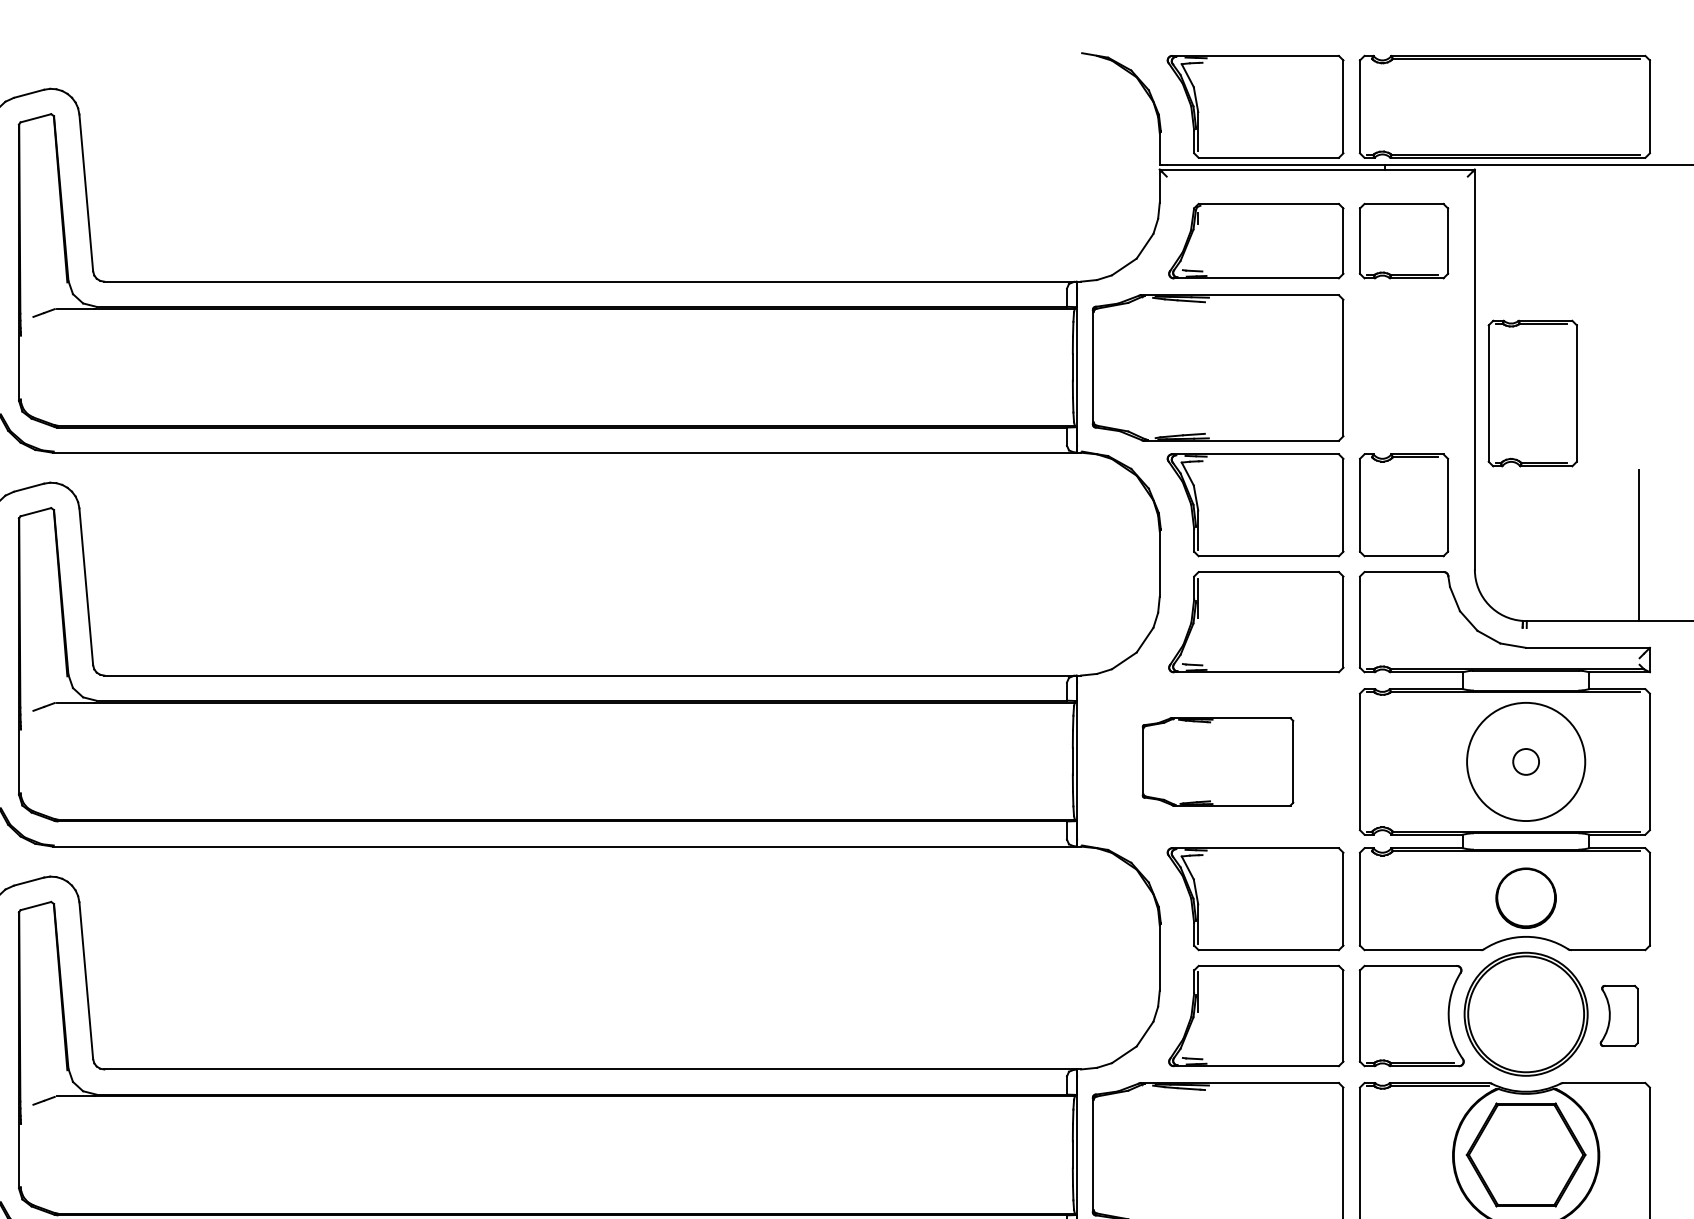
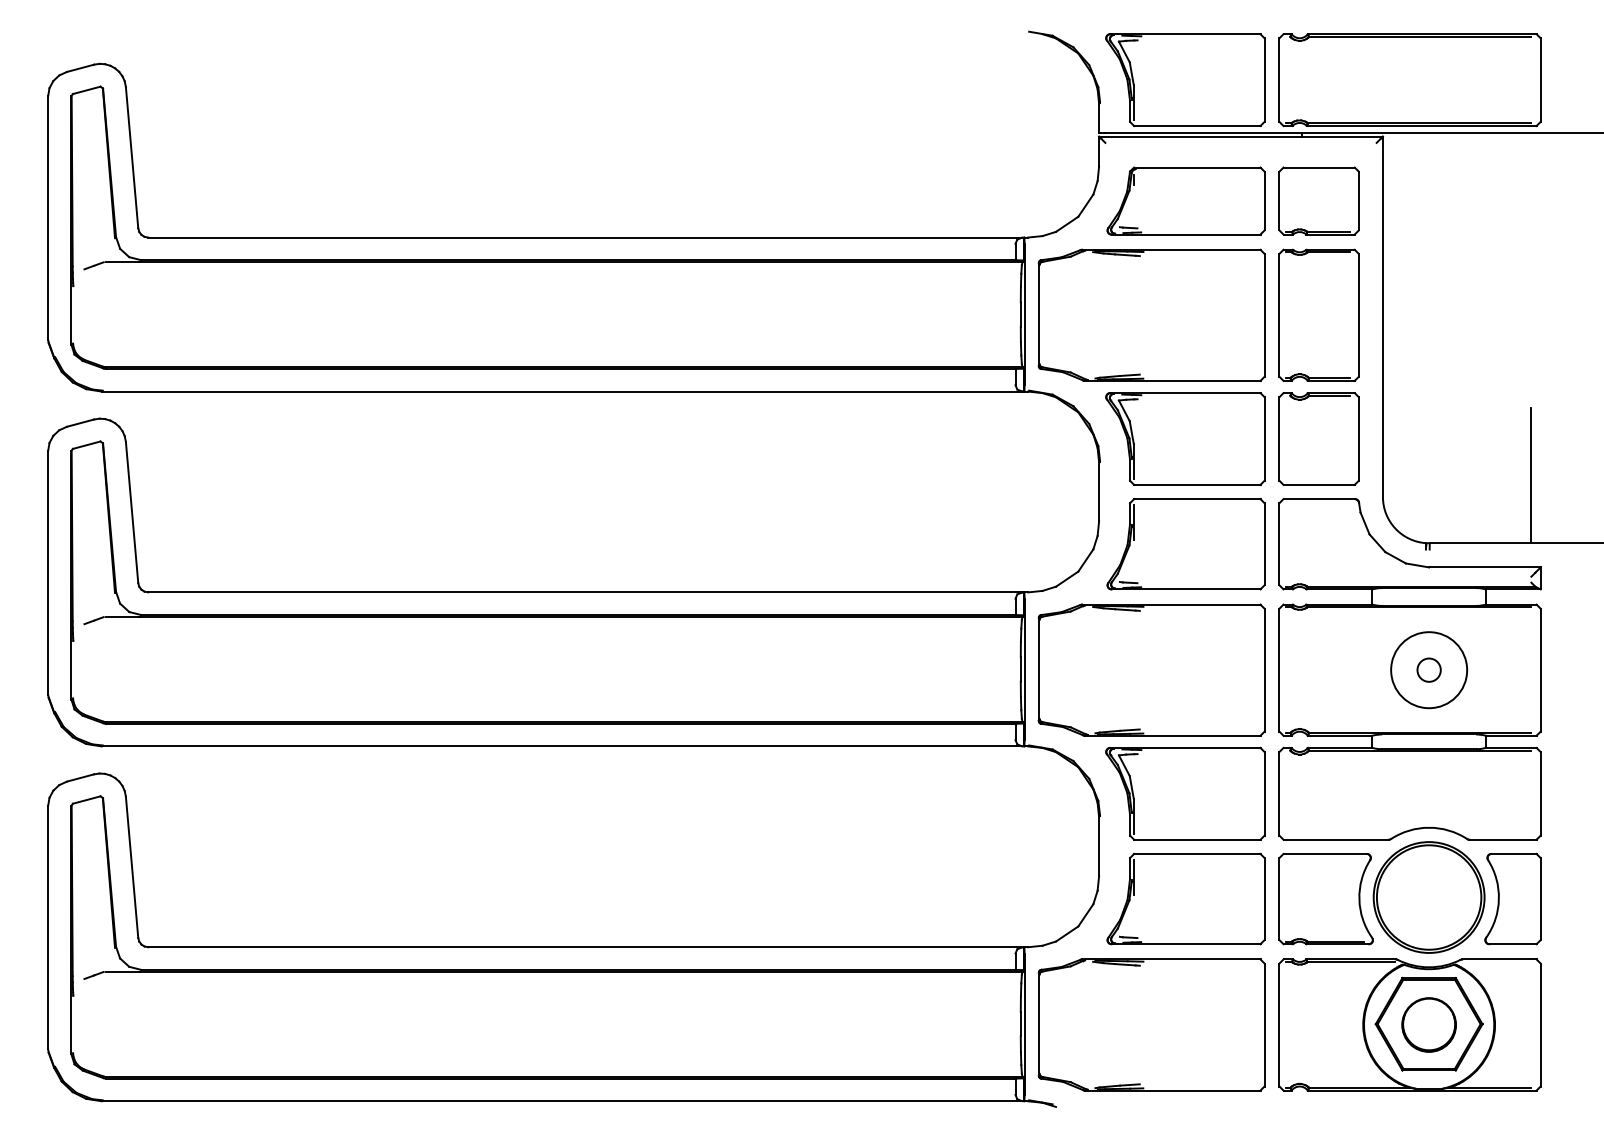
part: (1532, 392) -> (1318, 314), moved
part: (1217, 761) -> (1151, 669), size x1.67
circle: (1526, 762) -> (1429, 670), size x0.71
circle: (1525, 897) -> (1428, 1024), moved
part: (1618, 1015) -> (1512, 898), size x1.67

